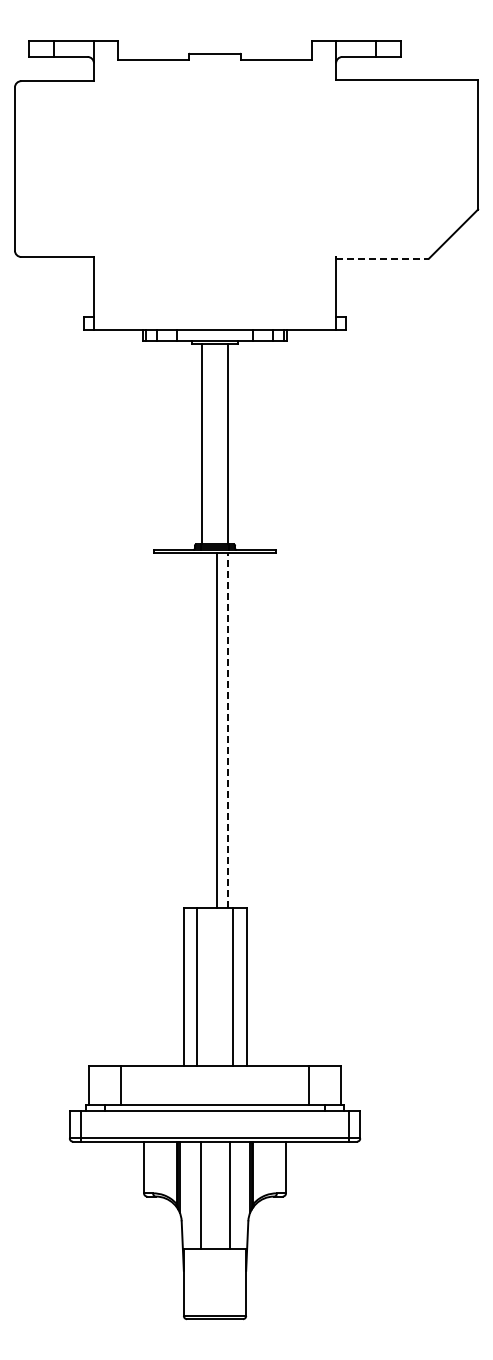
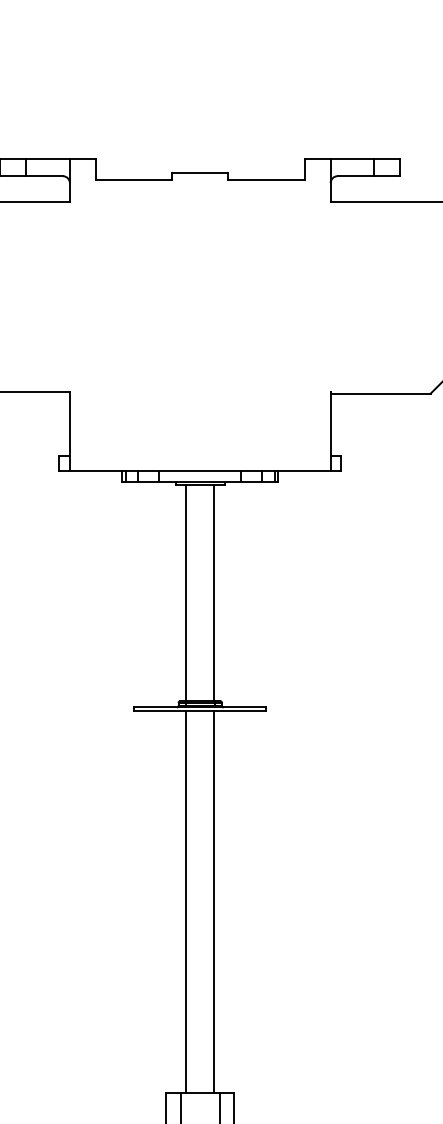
line: (383, 258) -> (381, 393), dashed -> solid
line: (217, 730) -> (186, 901), moved
line: (227, 730) -> (213, 901), dashed -> solid

